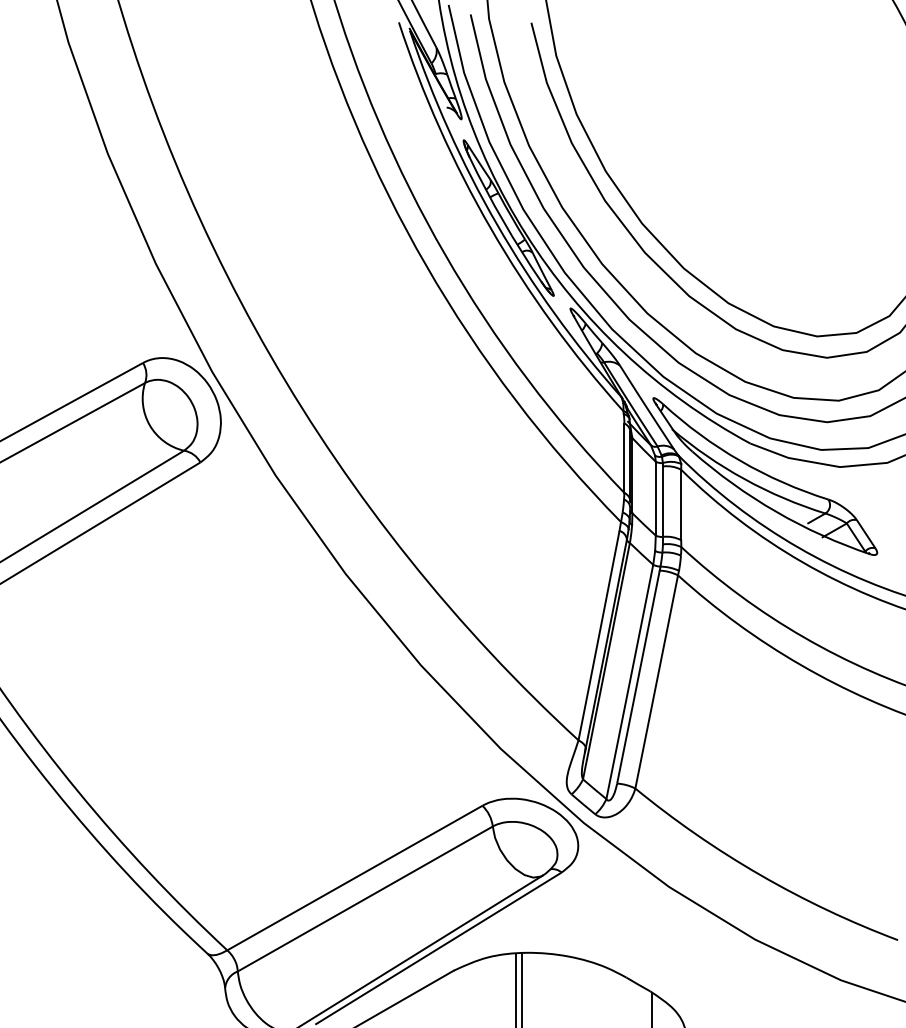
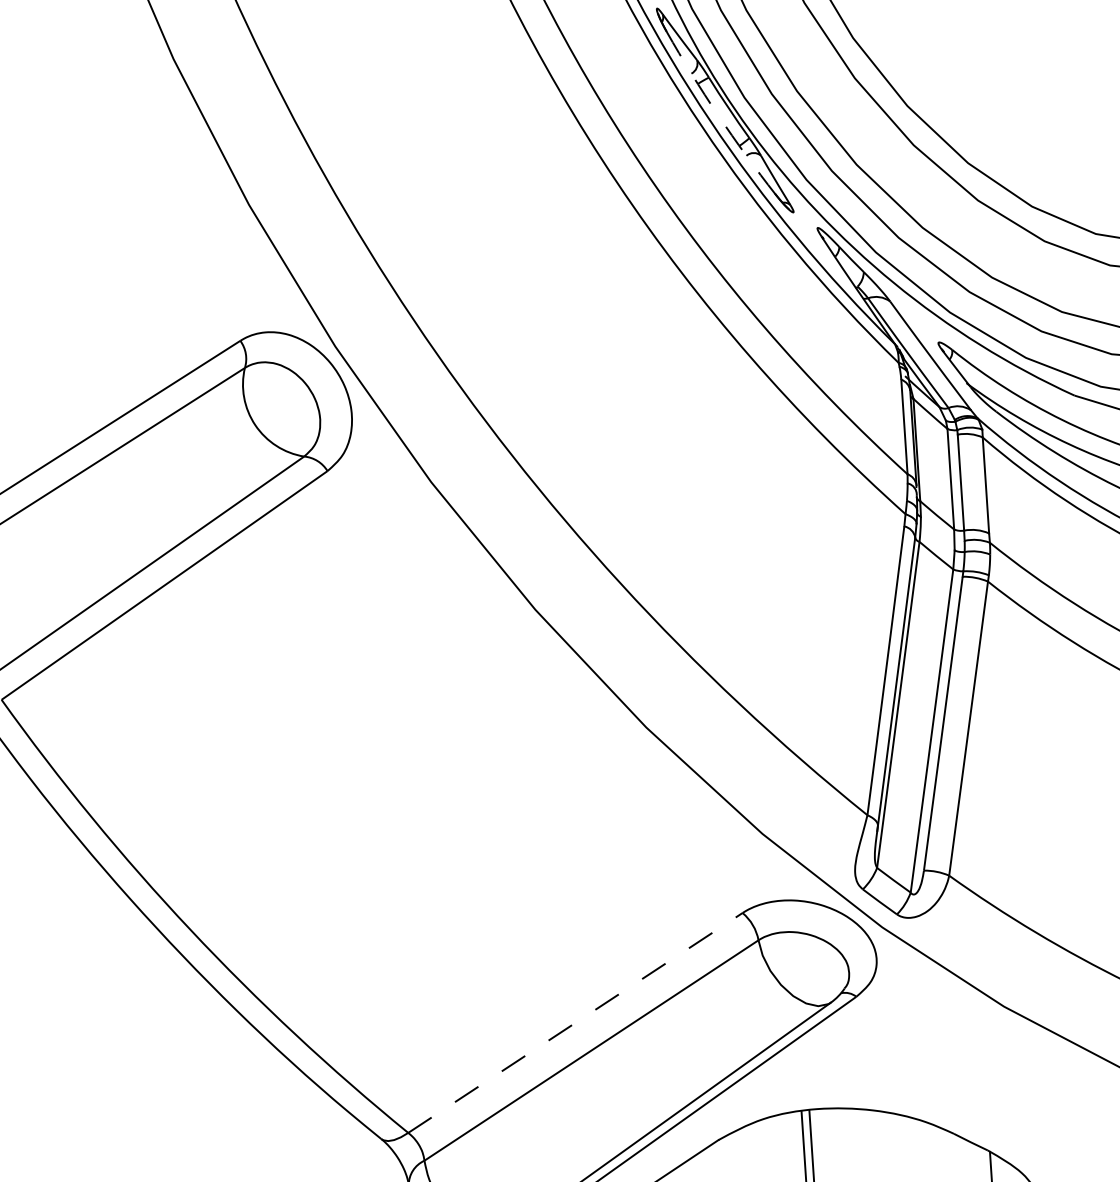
arc: (503, 221) -> (718, 115), solid -> dashed
line: (354, 878) -> (574, 1023), solid -> dashed

